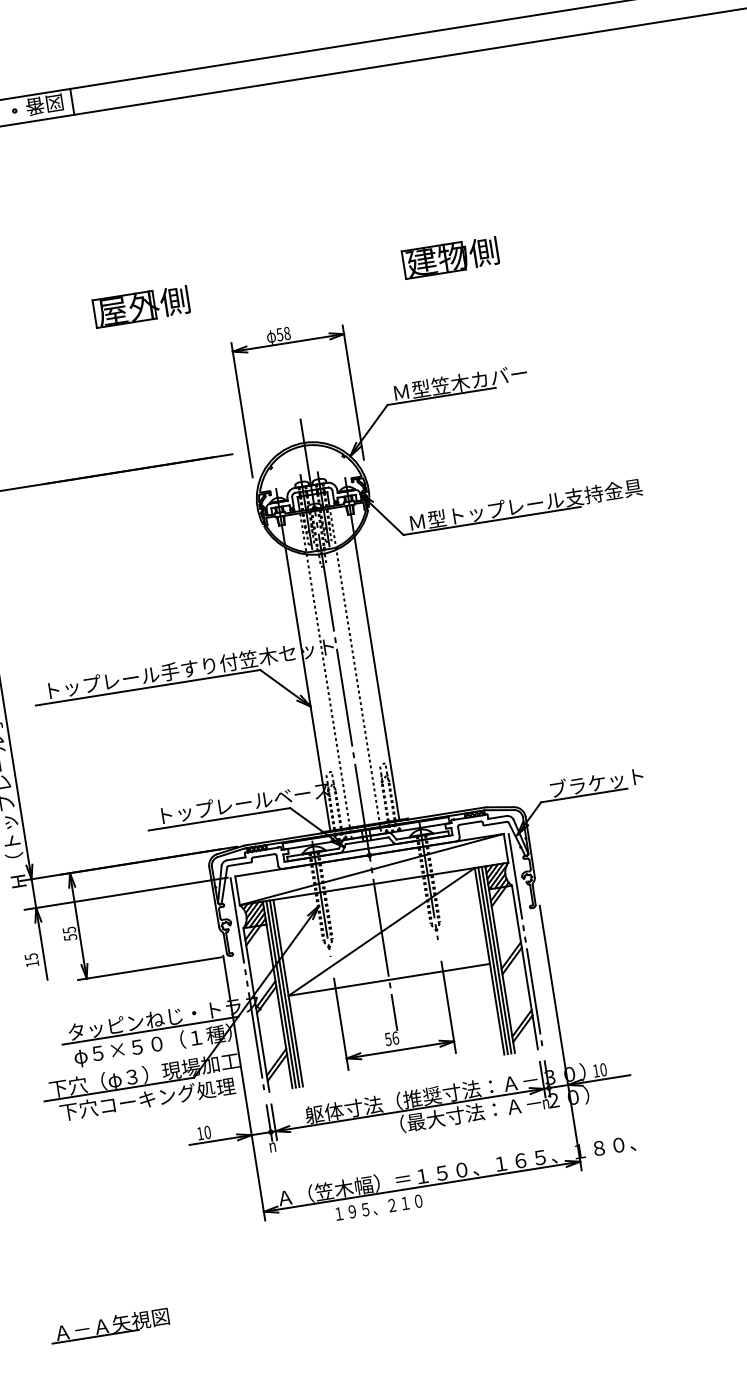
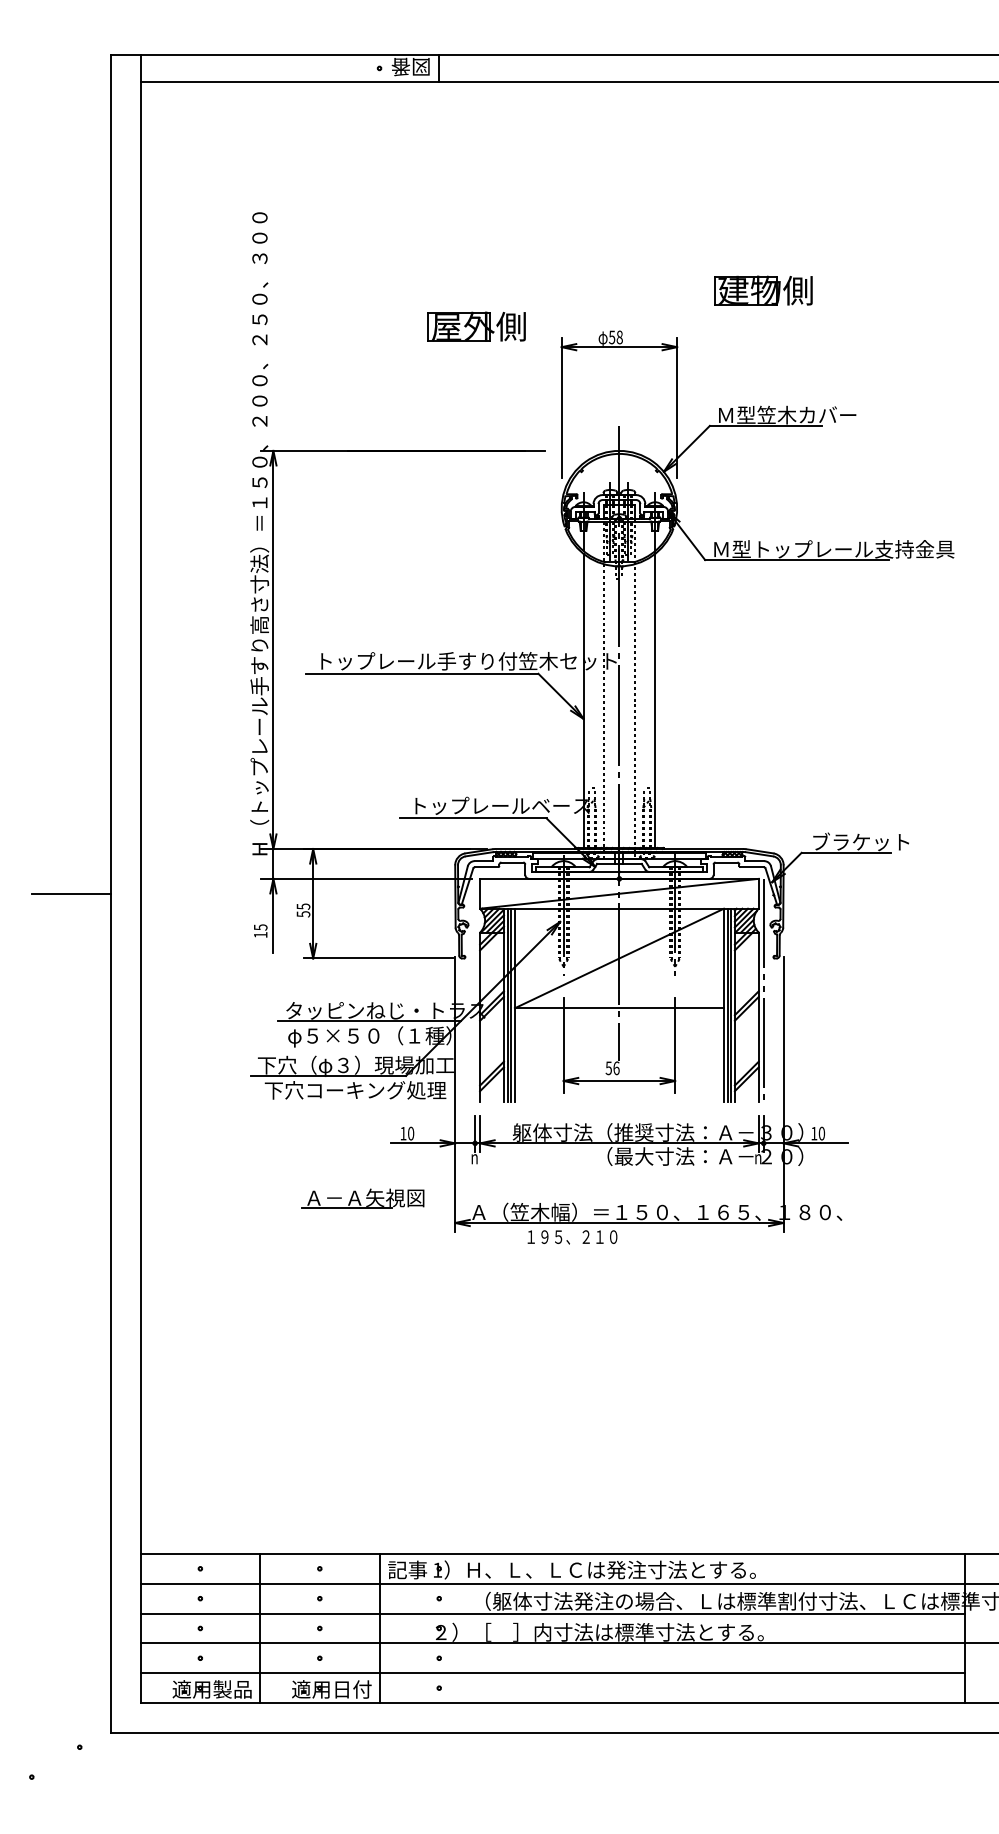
part: (450, 257) -> (763, 290), moved
part: (141, 306) -> (476, 326), moved
line: (247, 984) -> (475, 990), removed
part: (109, 1325) -> (362, 1198), moved

